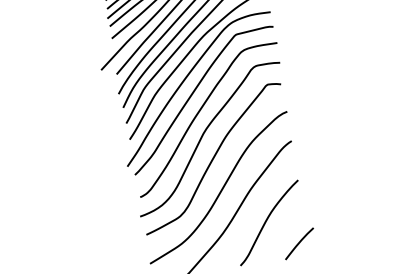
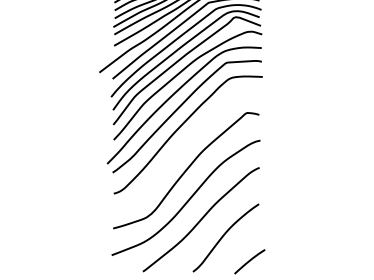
curve: (204, 135) -> (181, 148), removed

